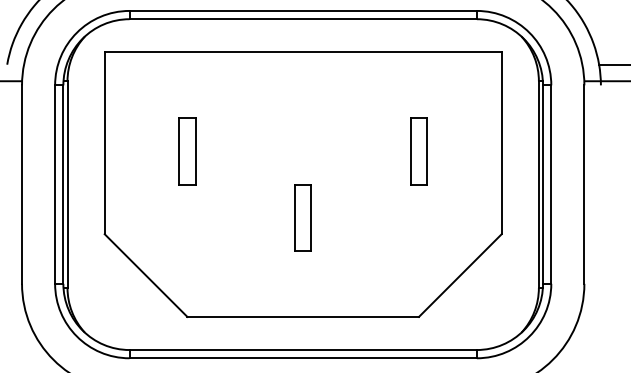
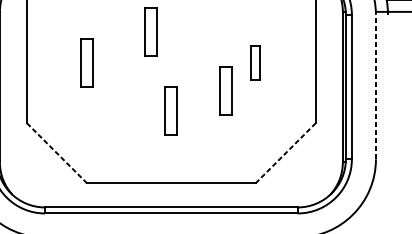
part: (274, 108) -> (150, 31), added
part: (418, 151) -> (255, 63), size x0.7
line: (584, 184) -> (376, 87), solid -> dashed
part: (378, 190) -> (226, 91), added
line: (146, 275) -> (57, 153), solid -> dashed
line: (460, 275) -> (285, 153), solid -> dashed

